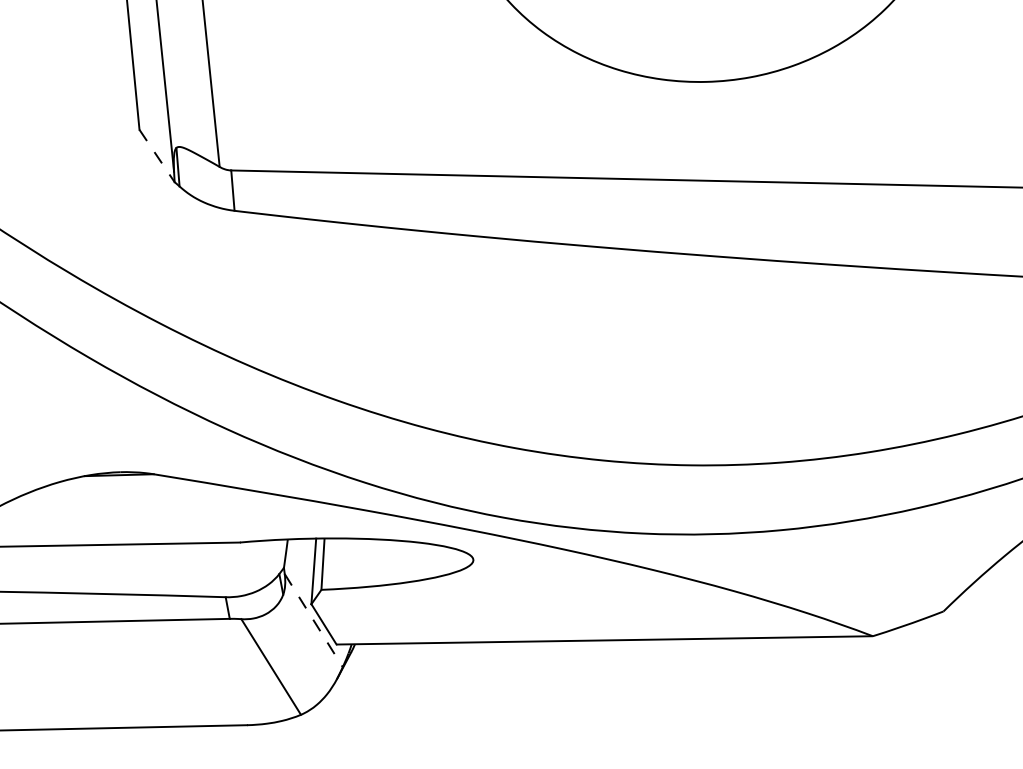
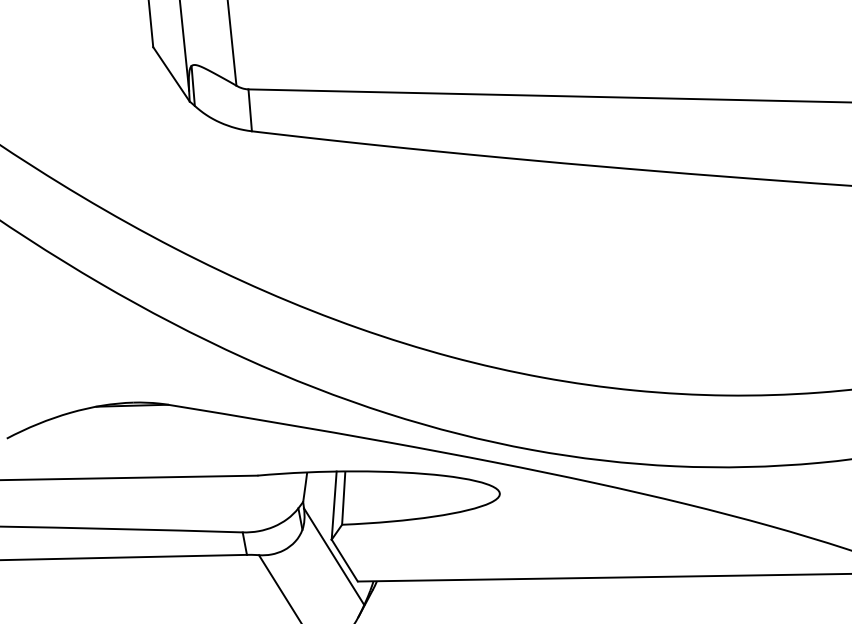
line: (157, 156) -> (171, 74), dashed -> solid
line: (313, 620) -> (333, 556), dashed -> solid

